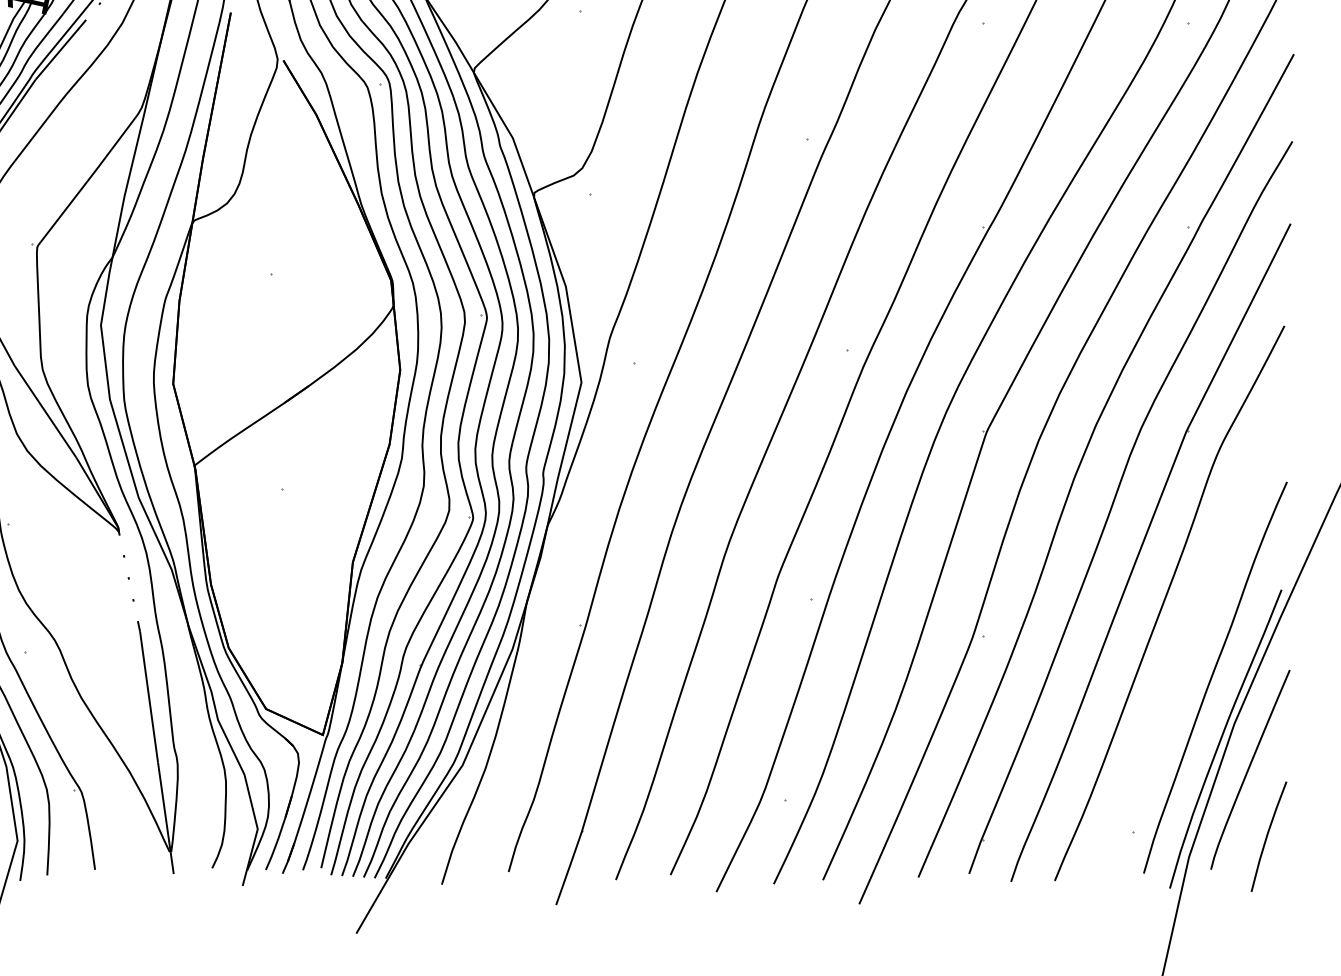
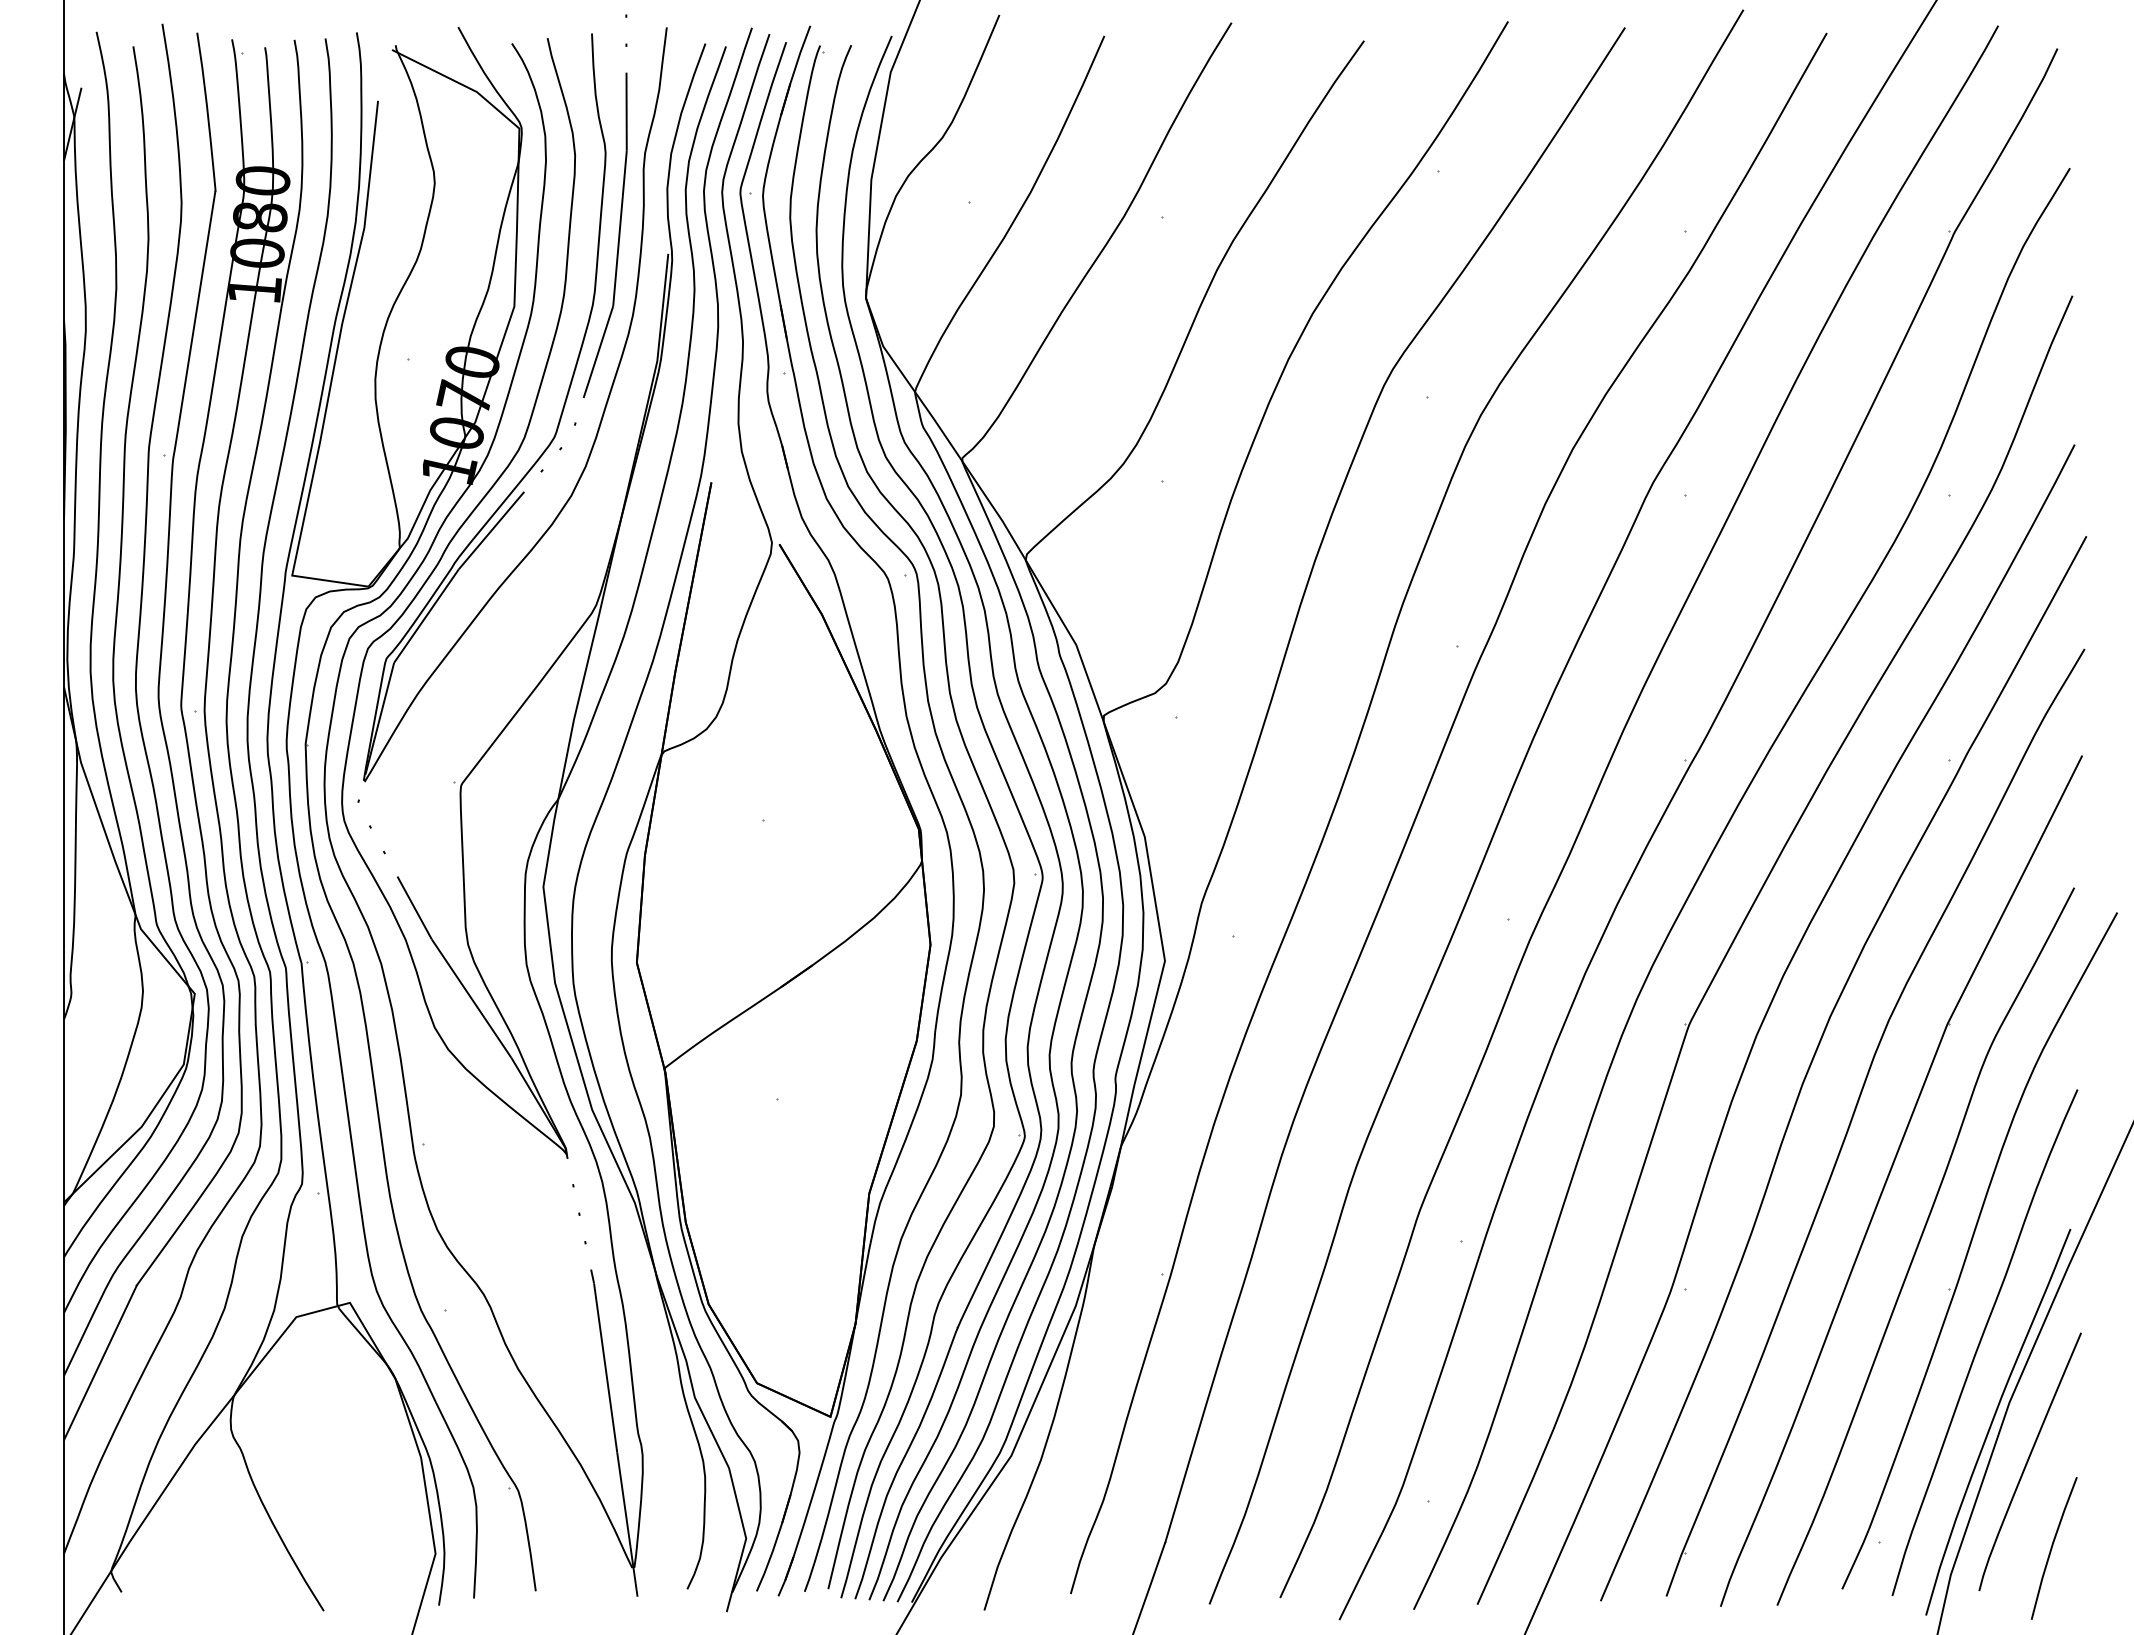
part: (1204, 604) -> (1970, 1247), added

